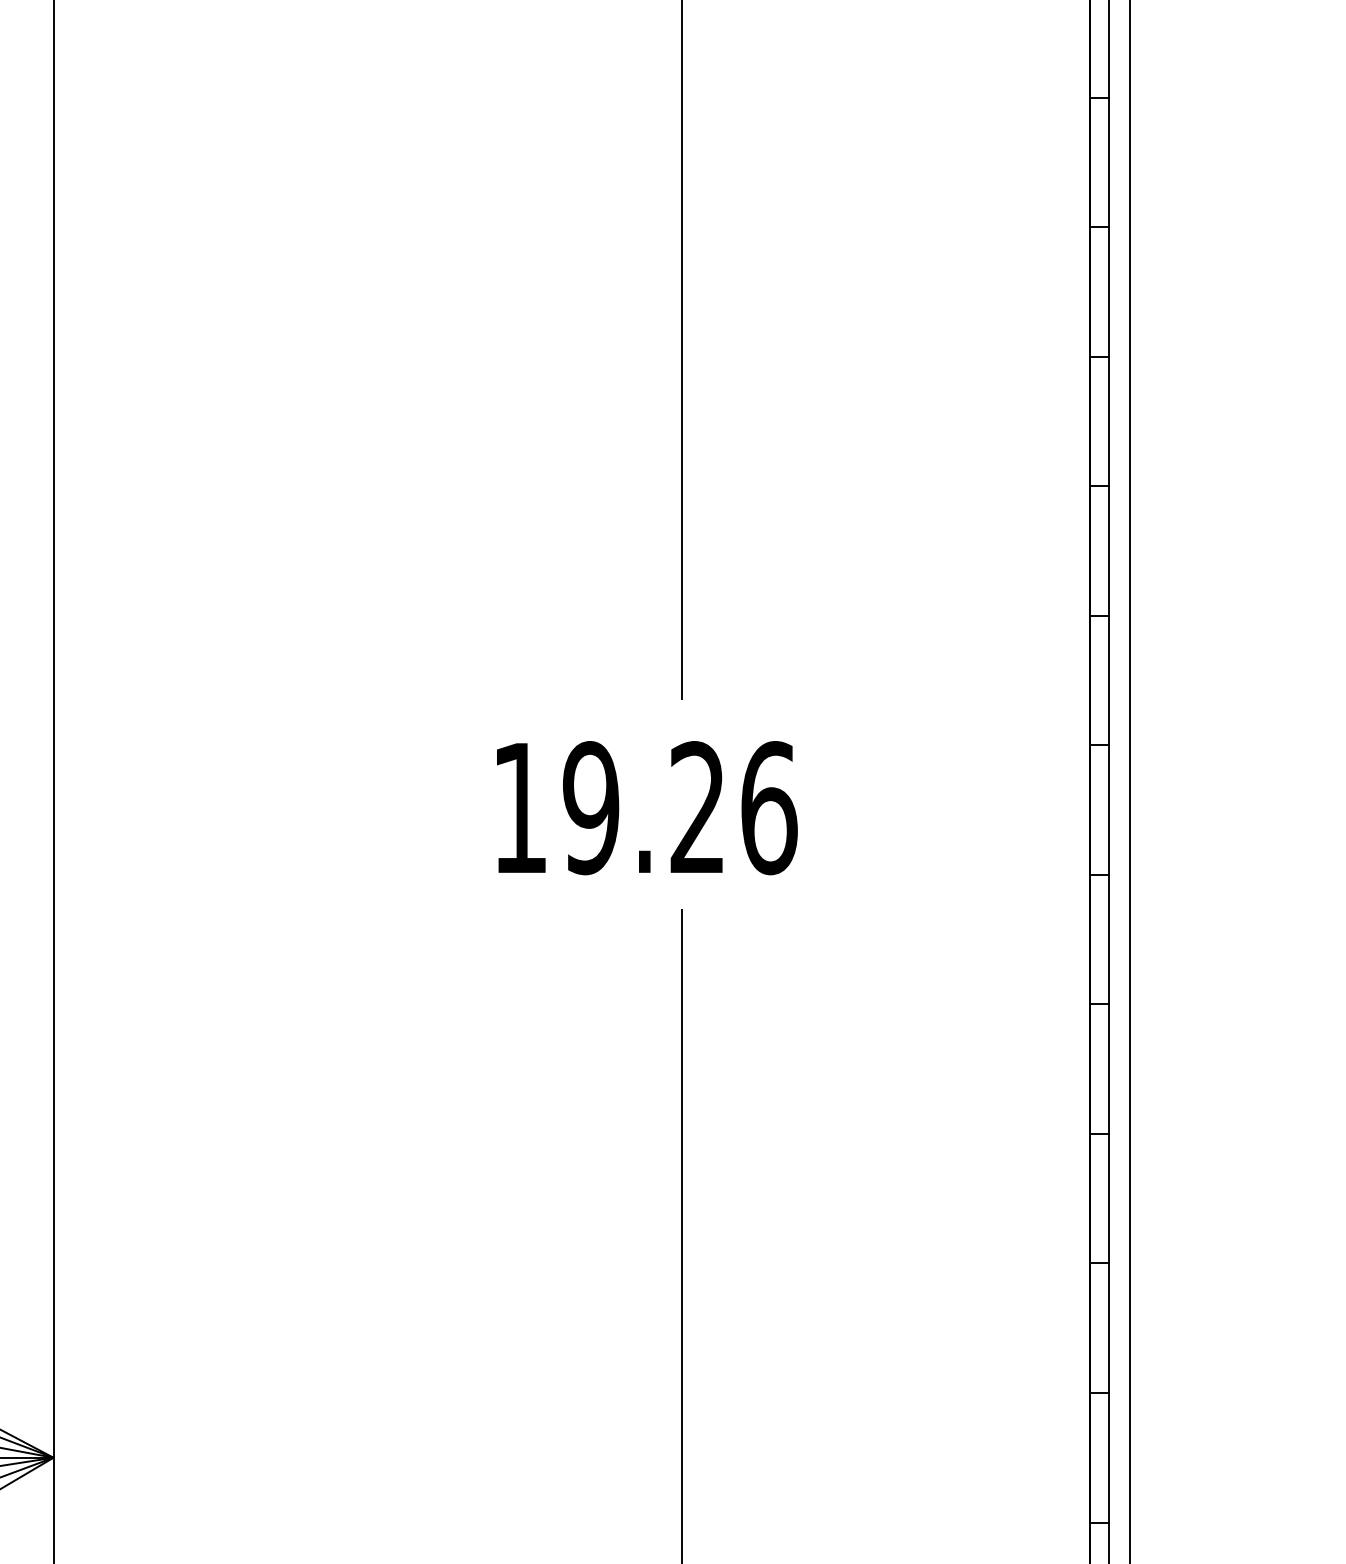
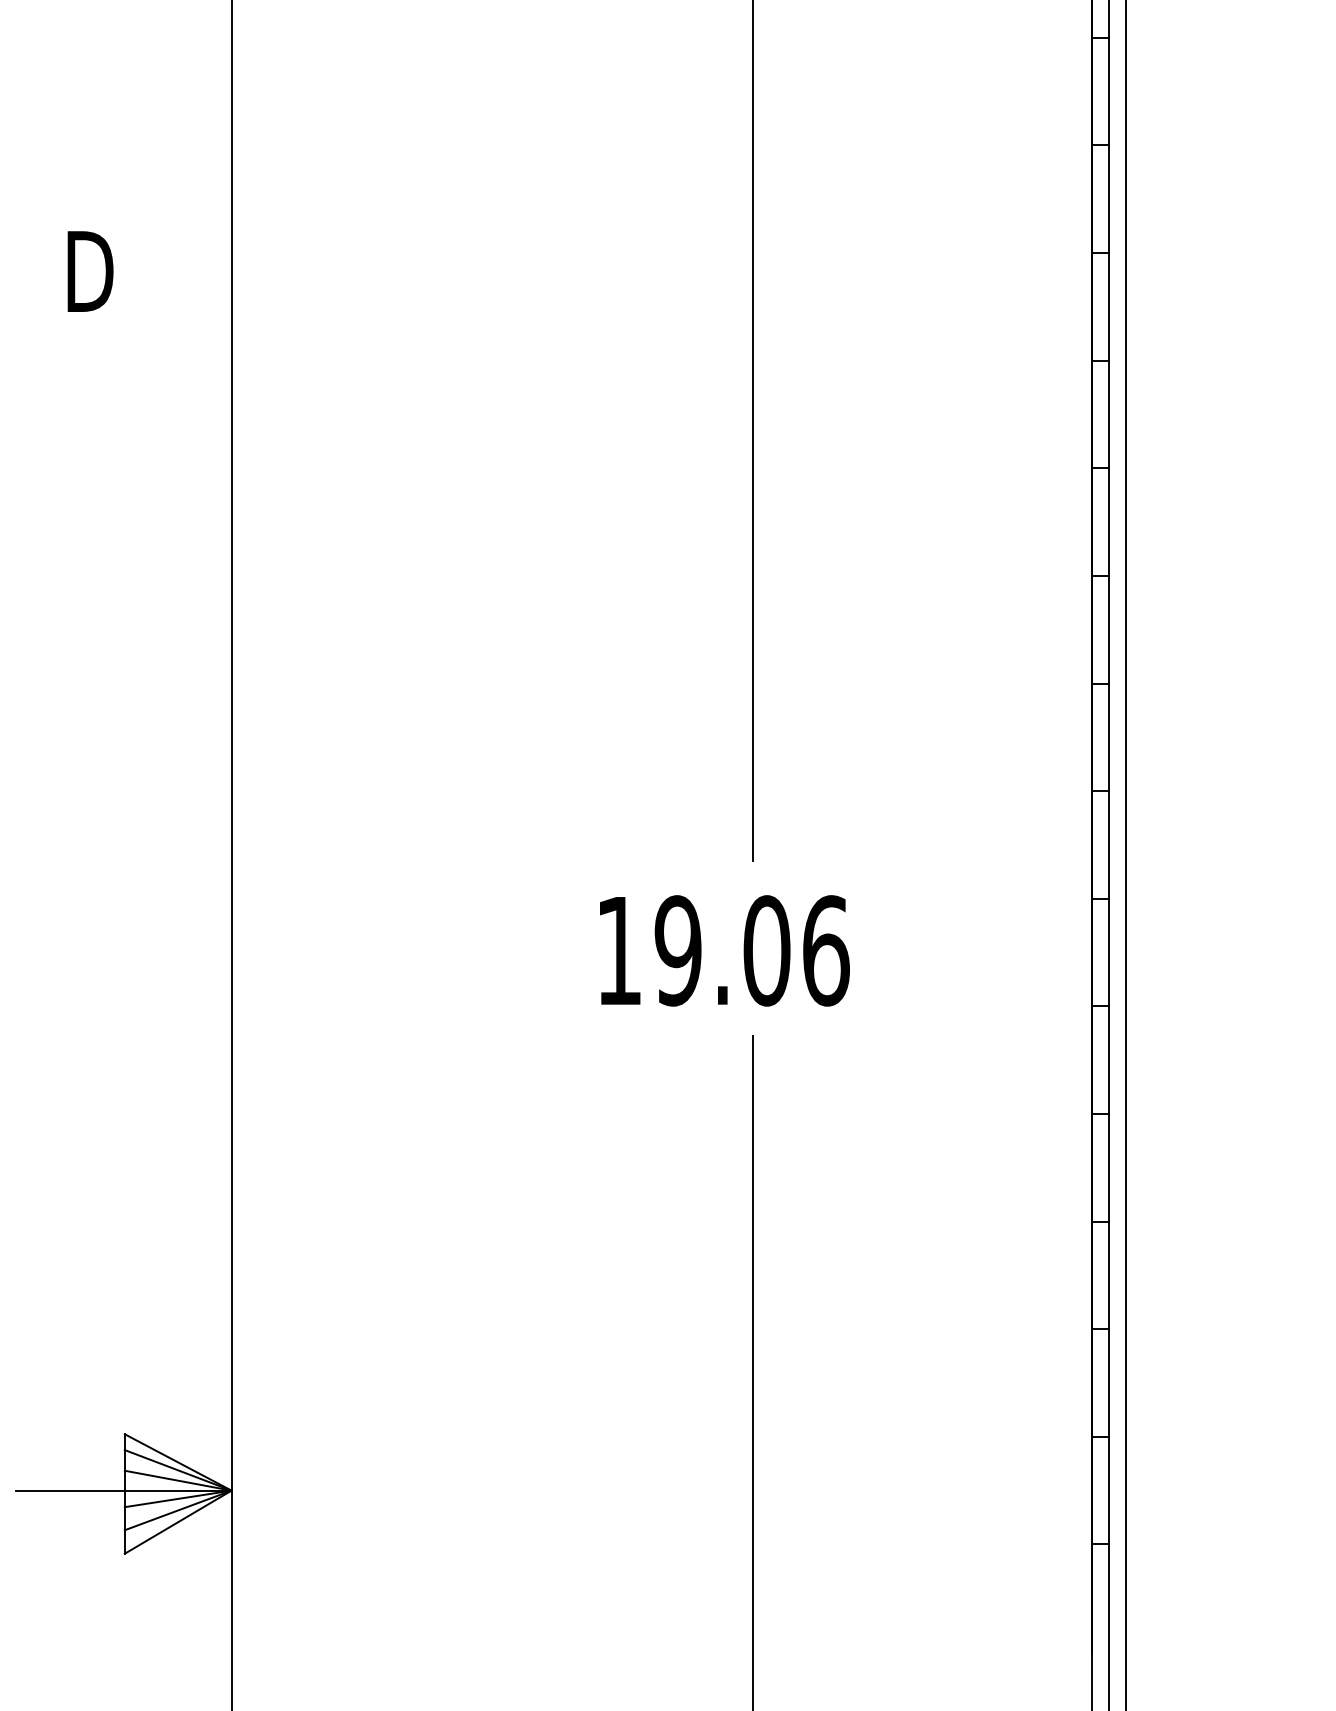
text: (697, 807) -> (766, 950), 19.26 -> 19.06

